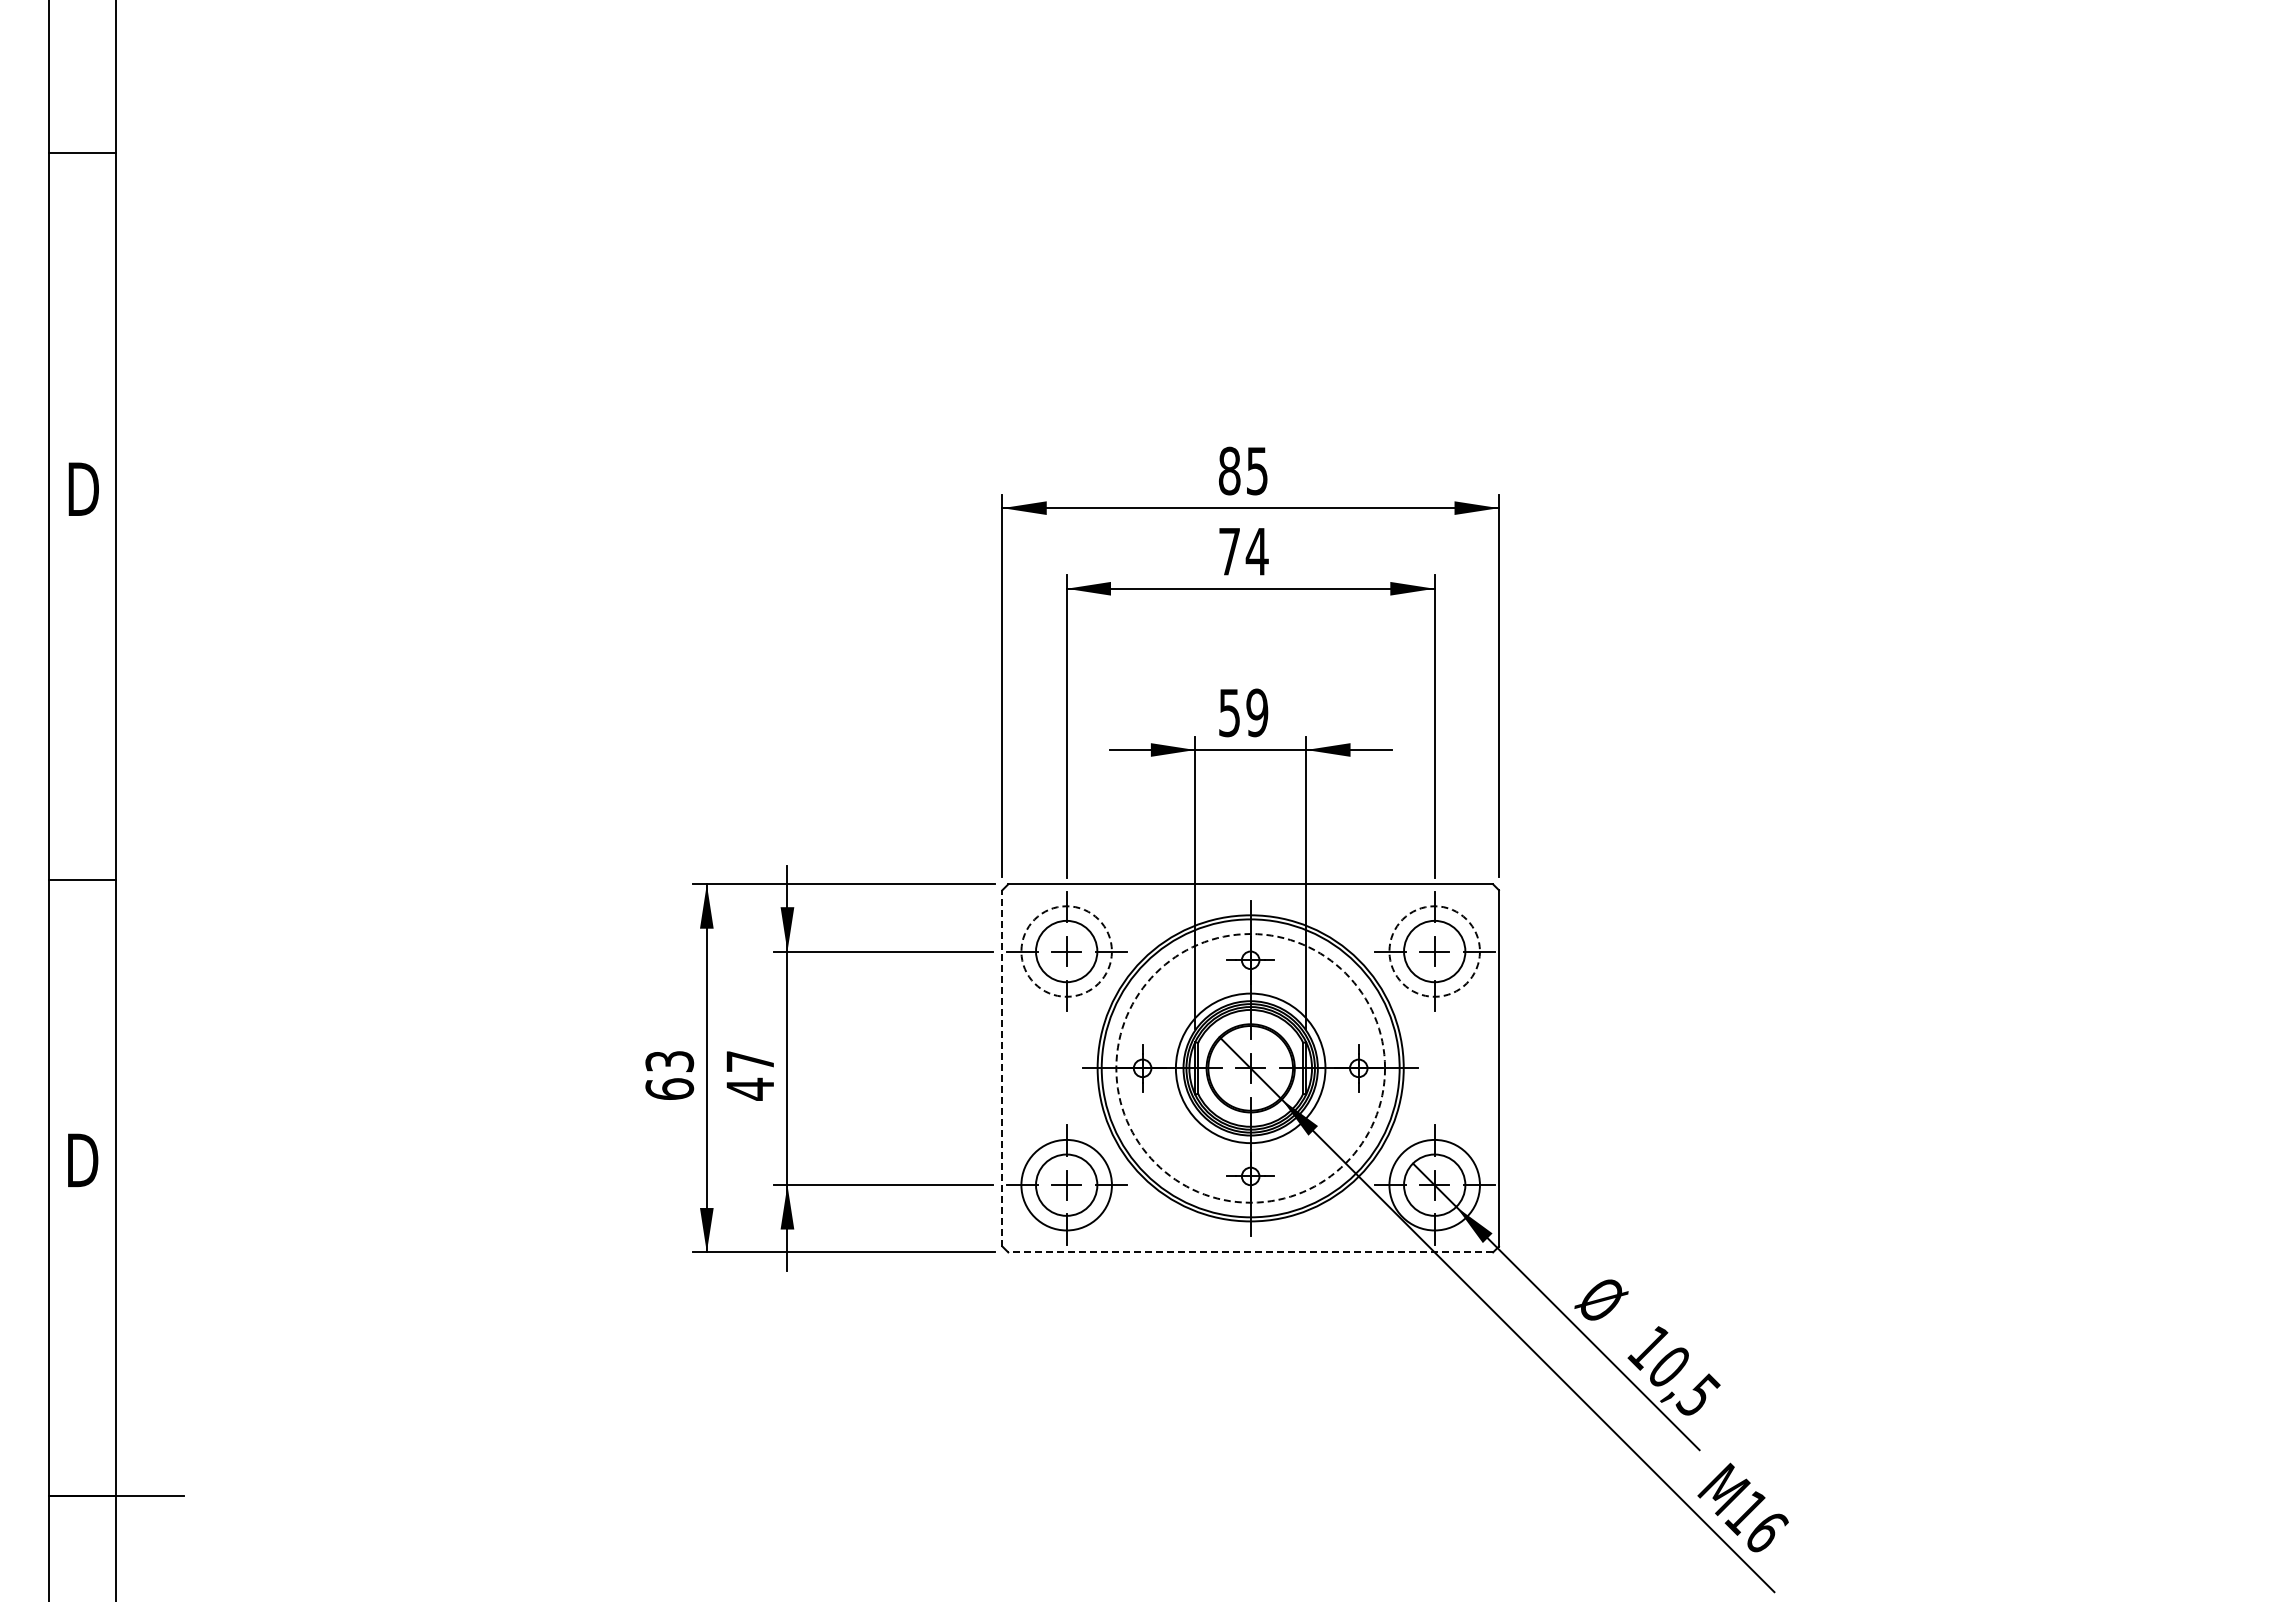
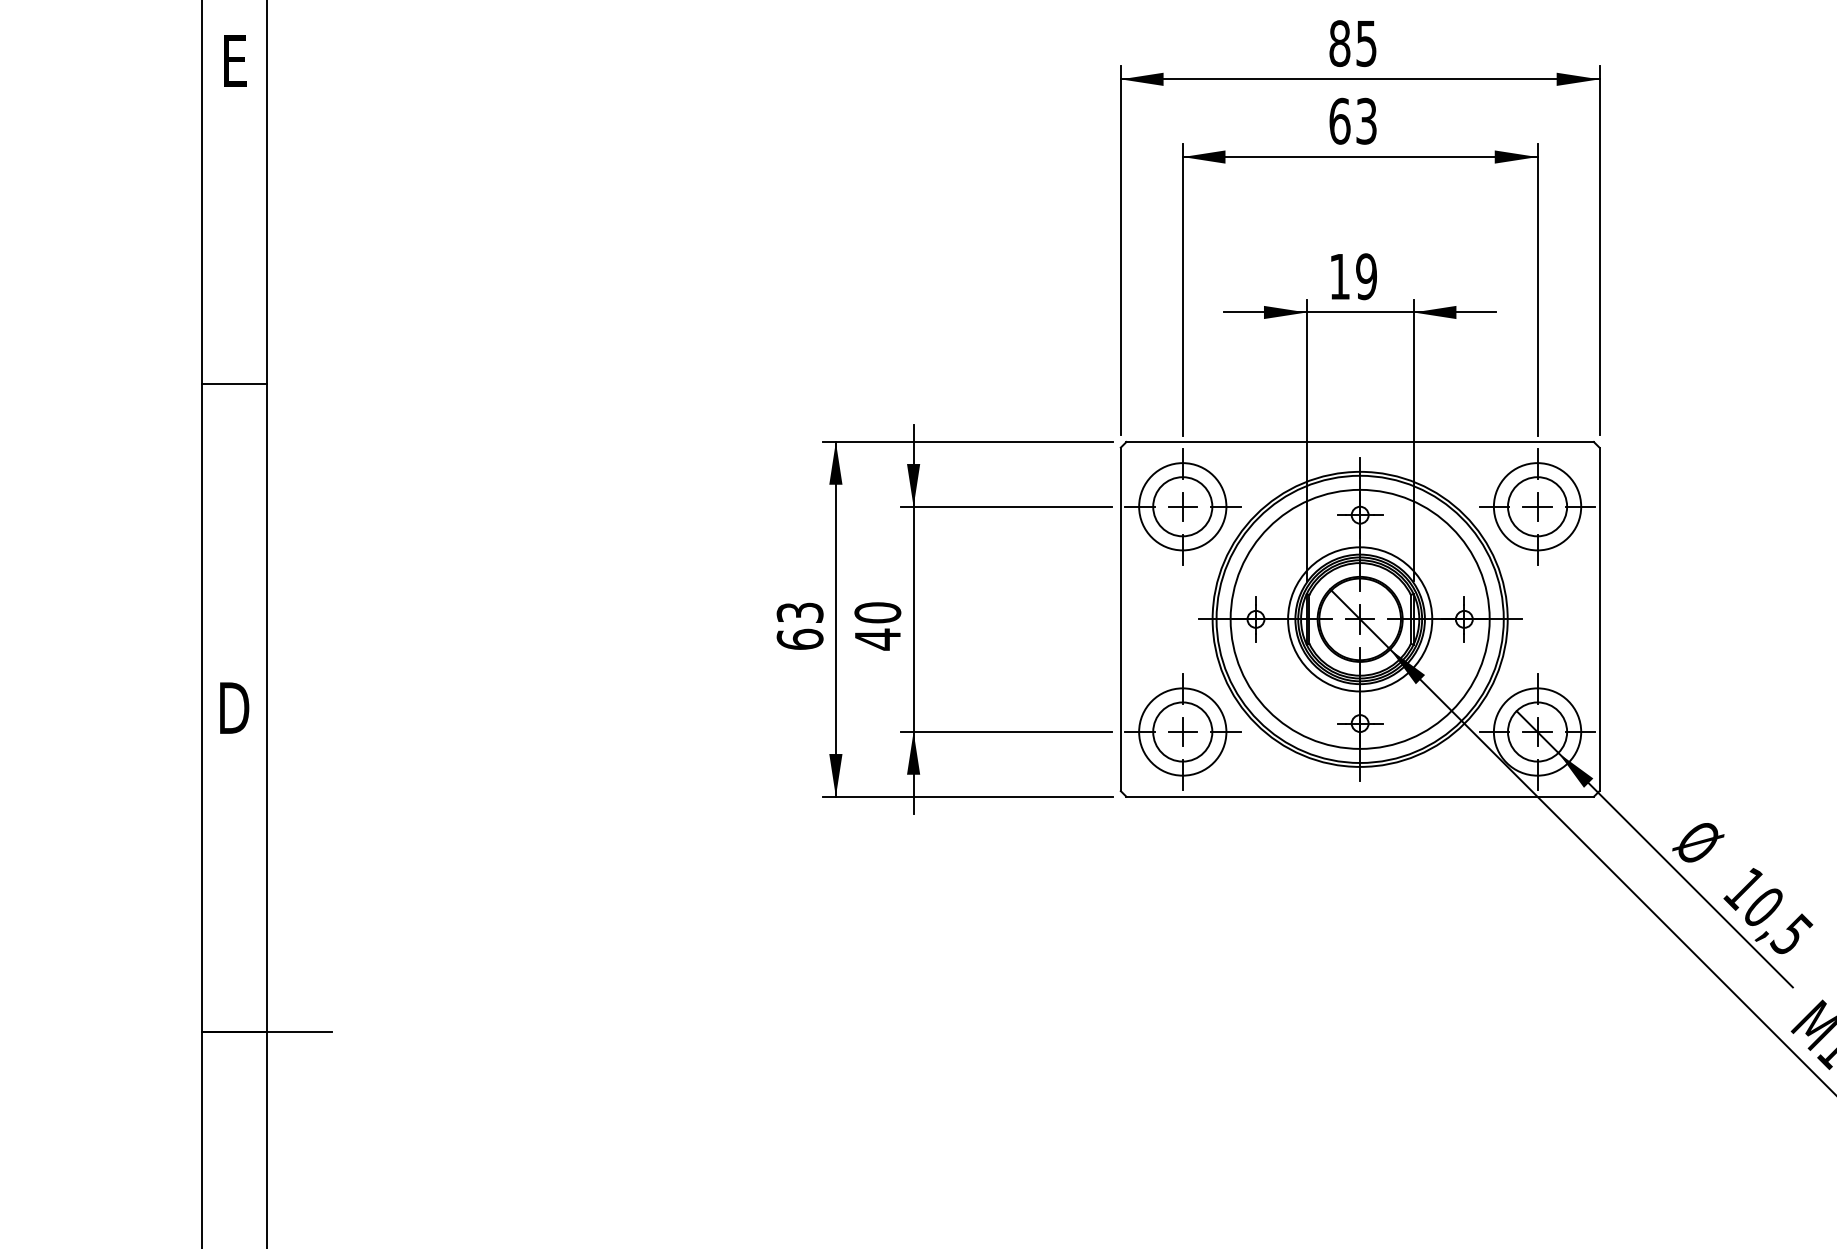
text: (83, 488) -> (234, 60), D -> E
text: (1243, 551) -> (1353, 121), 74 -> 63
text: (1229, 713) -> (1339, 277), 59 -> 19
line: (82, 879) -> (234, 384), moved
circle: (1066, 951) -> (1182, 506), dashed -> solid
circle: (1434, 951) -> (1537, 506), dashed -> solid
text: (750, 1061) -> (877, 612), 47 -> 40
line: (1002, 1067) -> (1120, 618), dashed -> solid
circle: (1250, 1068) -> (1359, 619), dashed -> solid
line: (1250, 1252) -> (1359, 796), dashed -> solid

